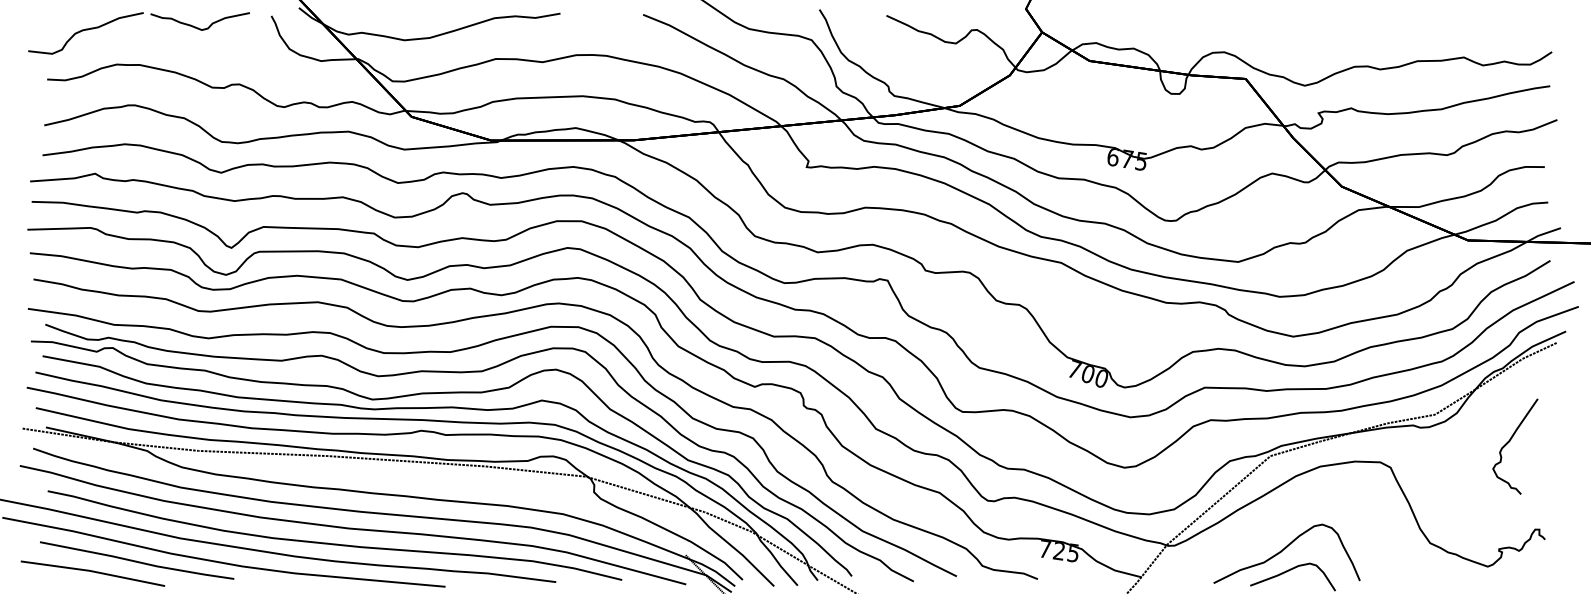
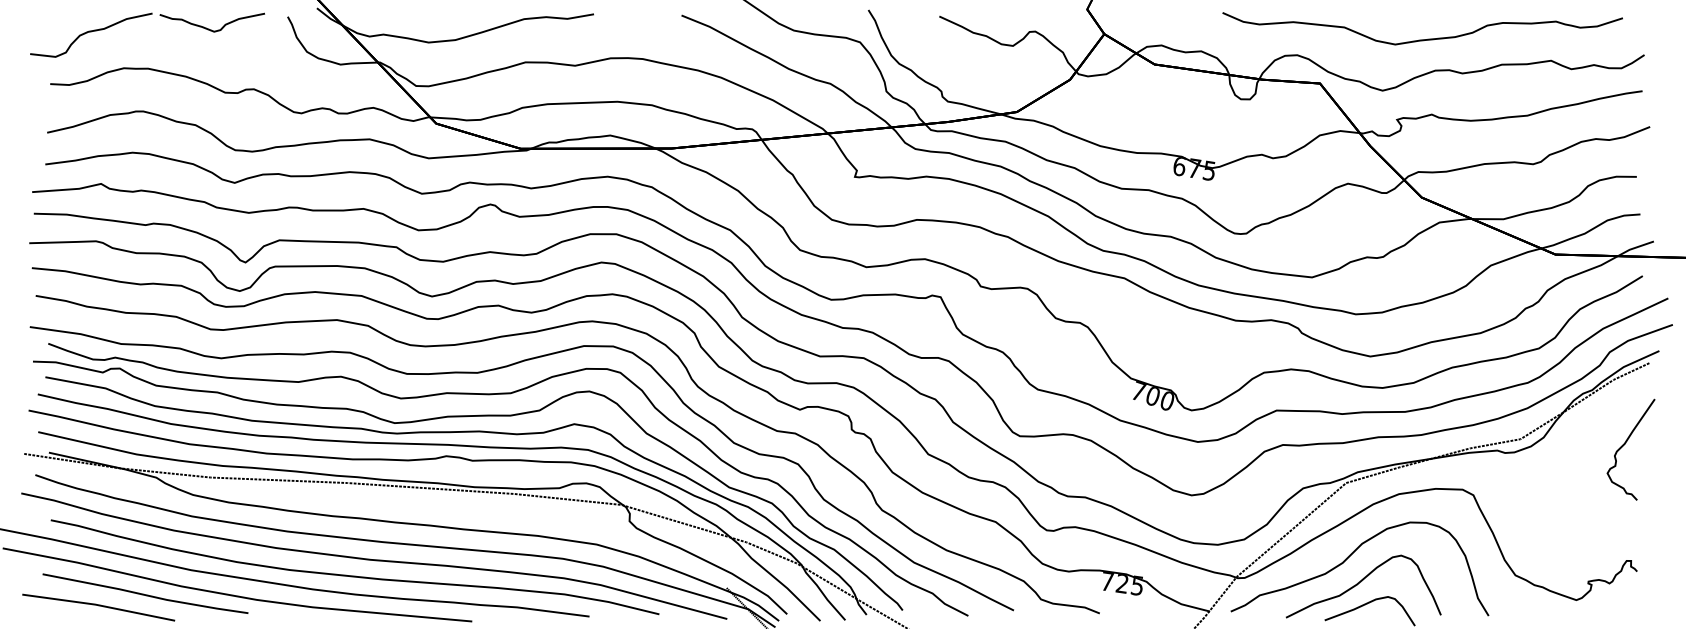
curve: (1346, 36) -> (1426, 38), added
curve: (1510, 441) -> (1625, 444), moved
curve: (1273, 526) -> (1349, 557), added

